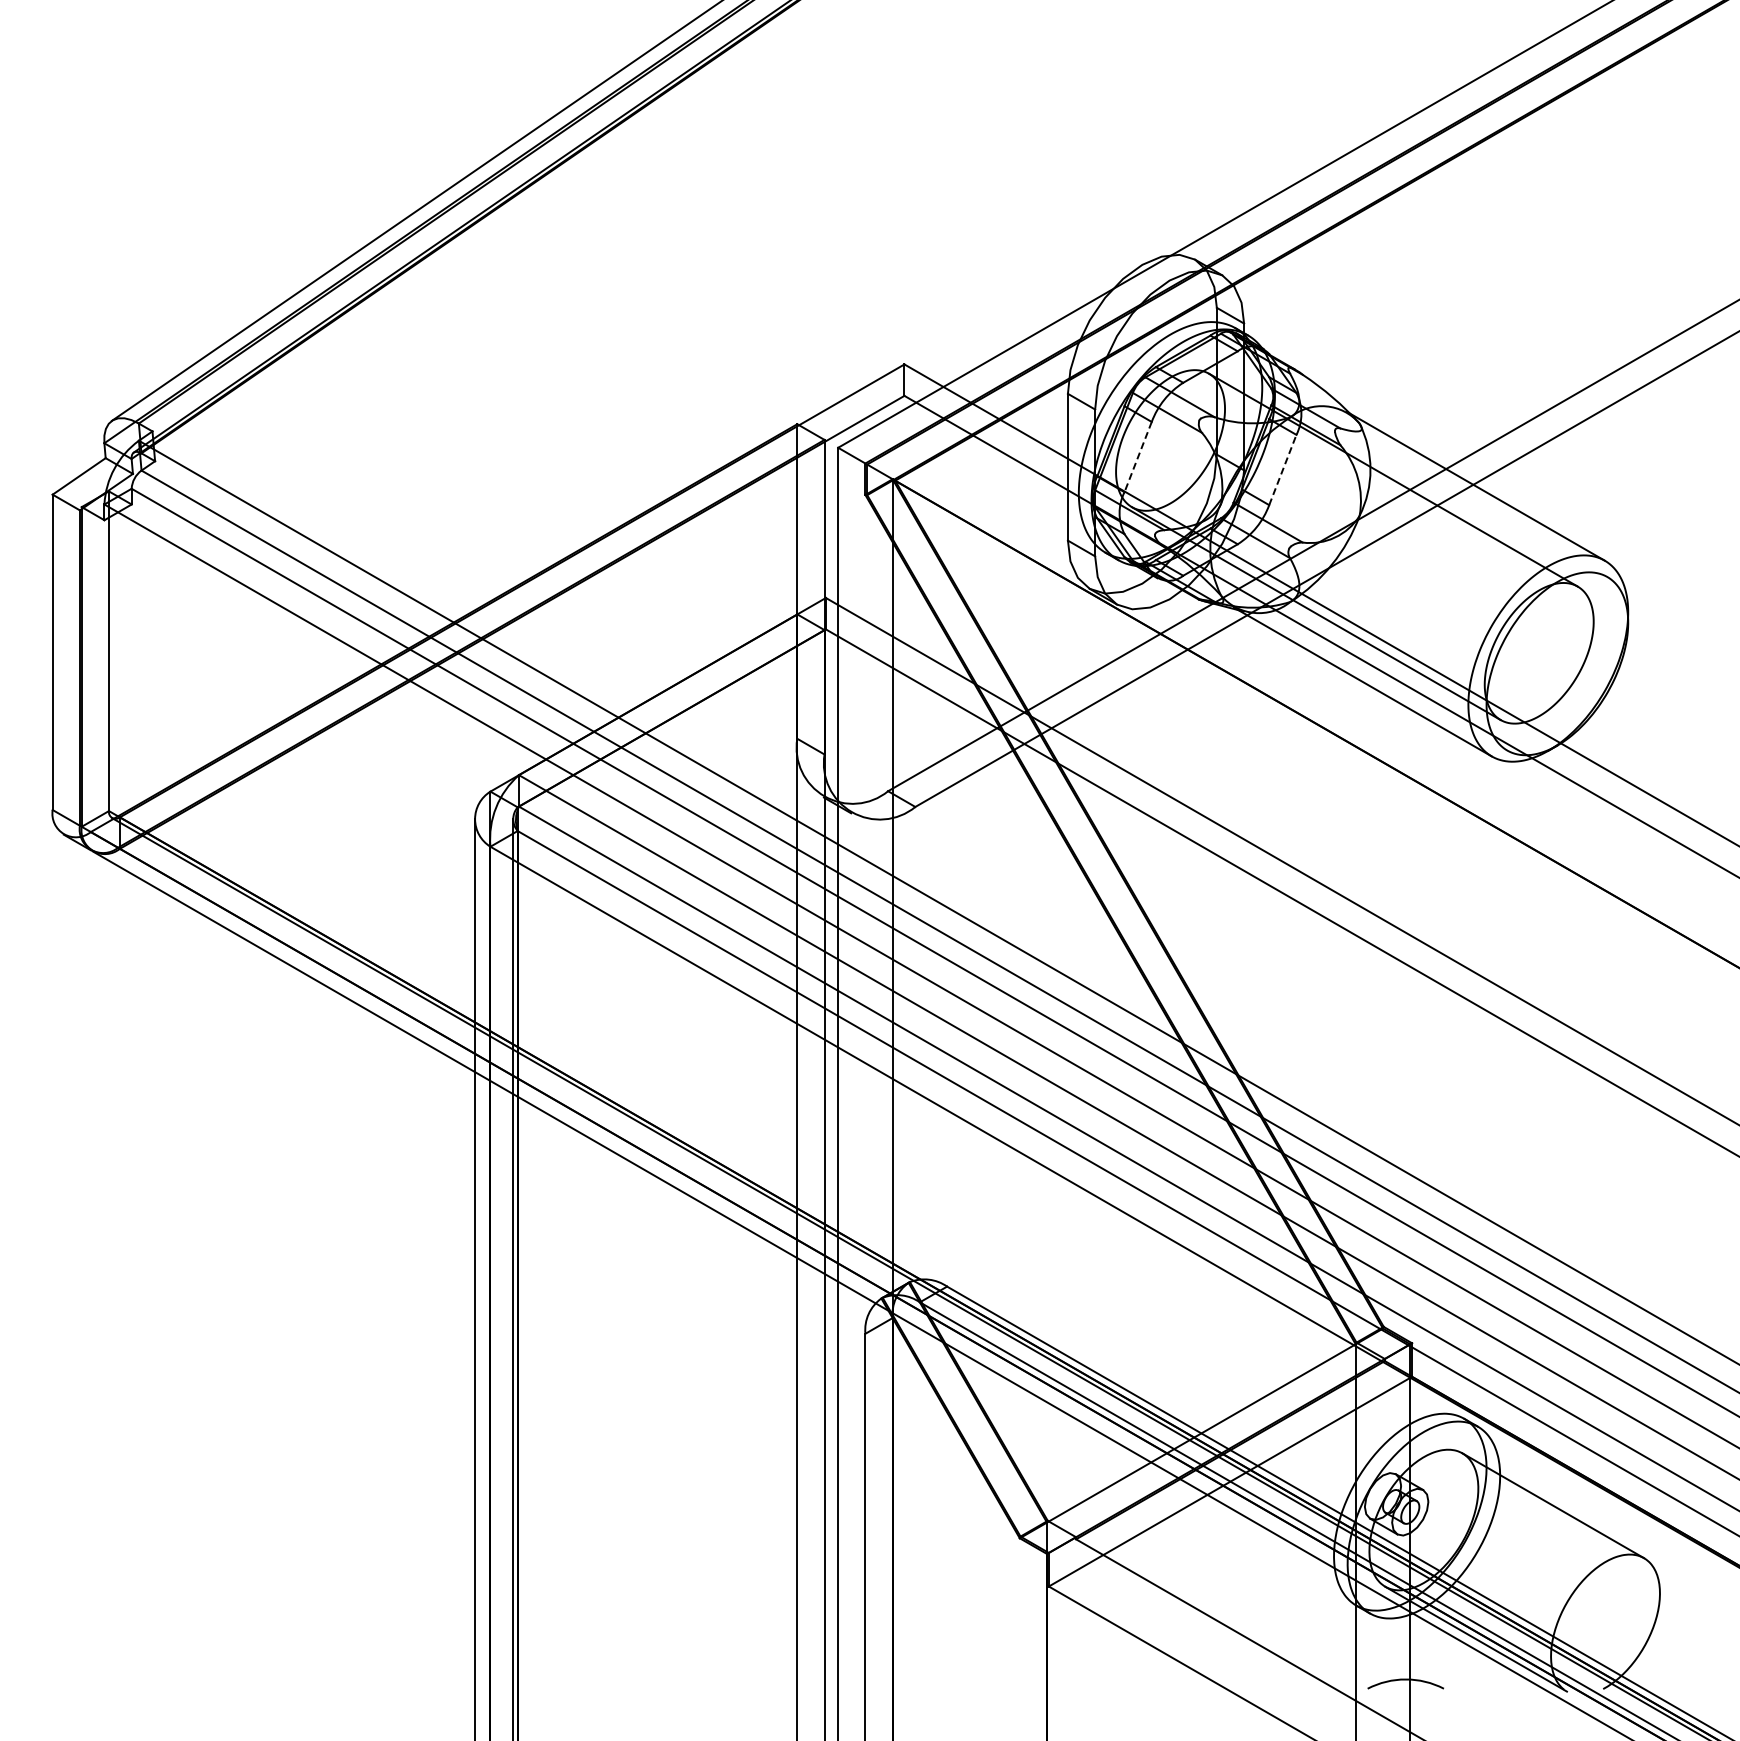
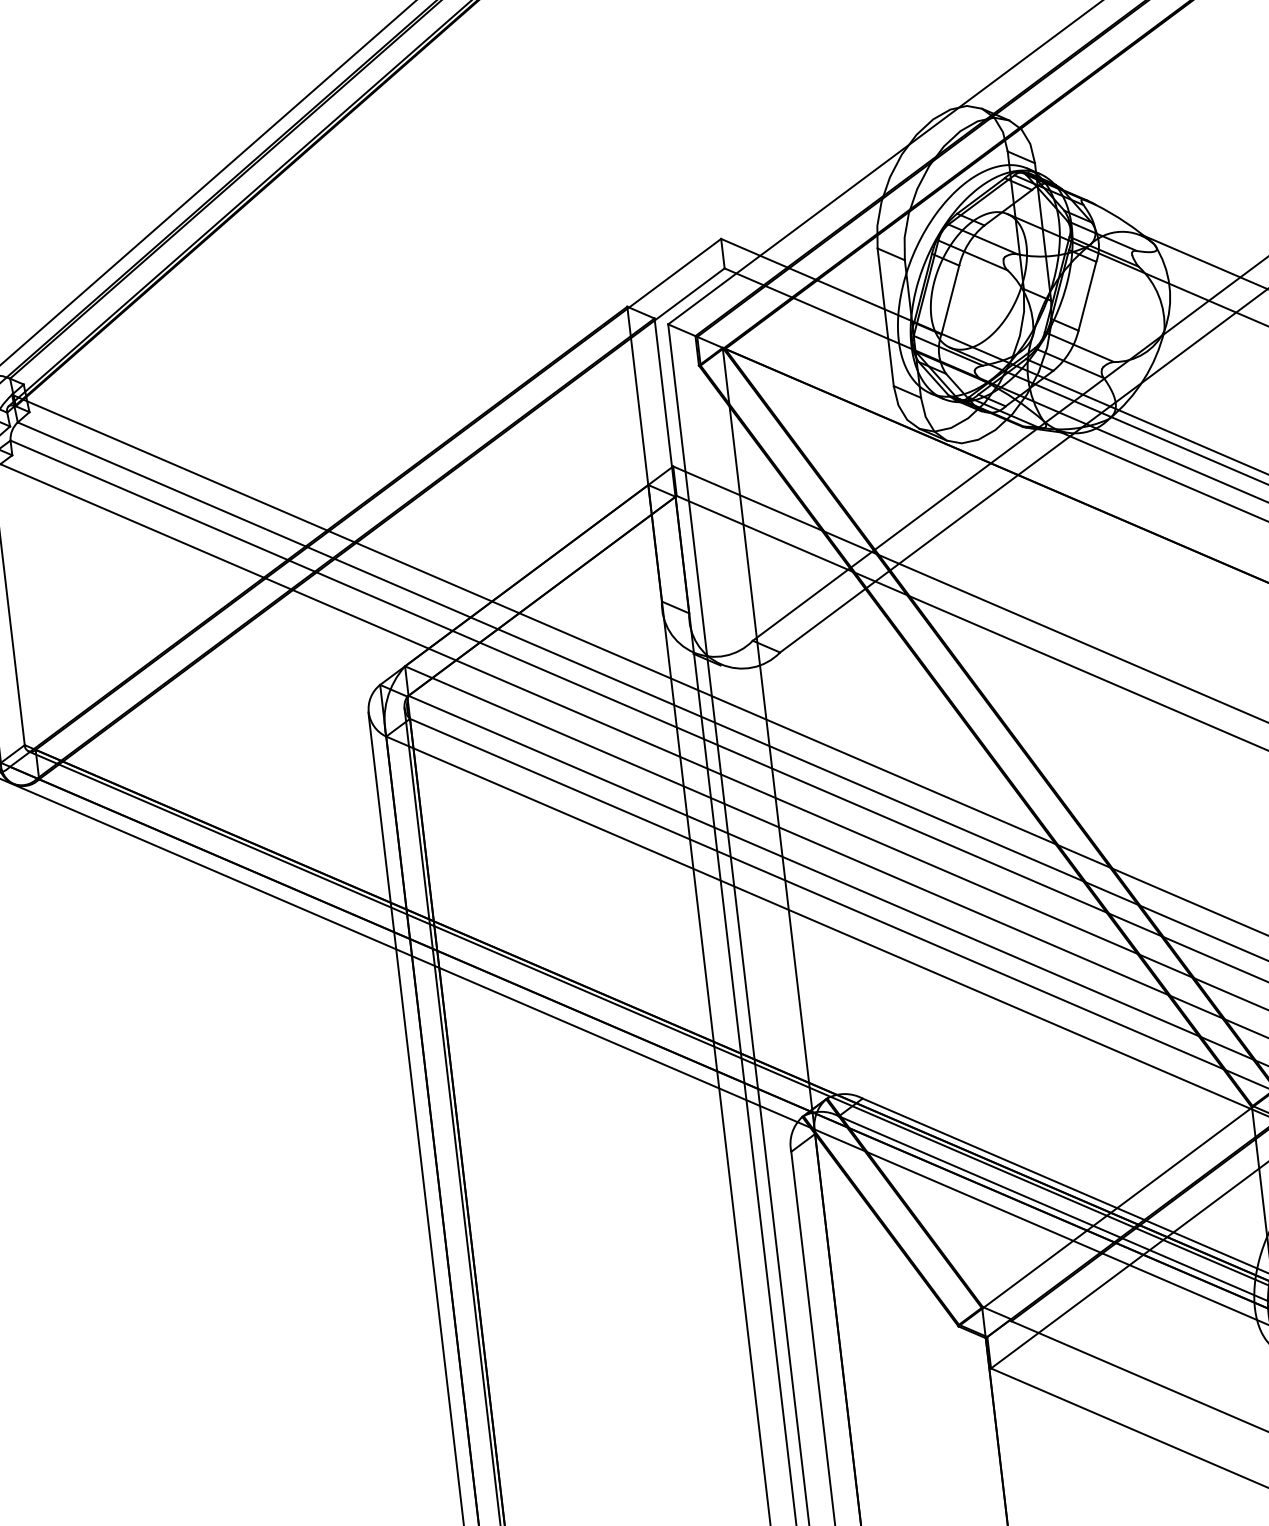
line: (1138, 457) -> (950, 300), dashed -> solid
line: (1282, 470) -> (1087, 296), dashed -> solid

